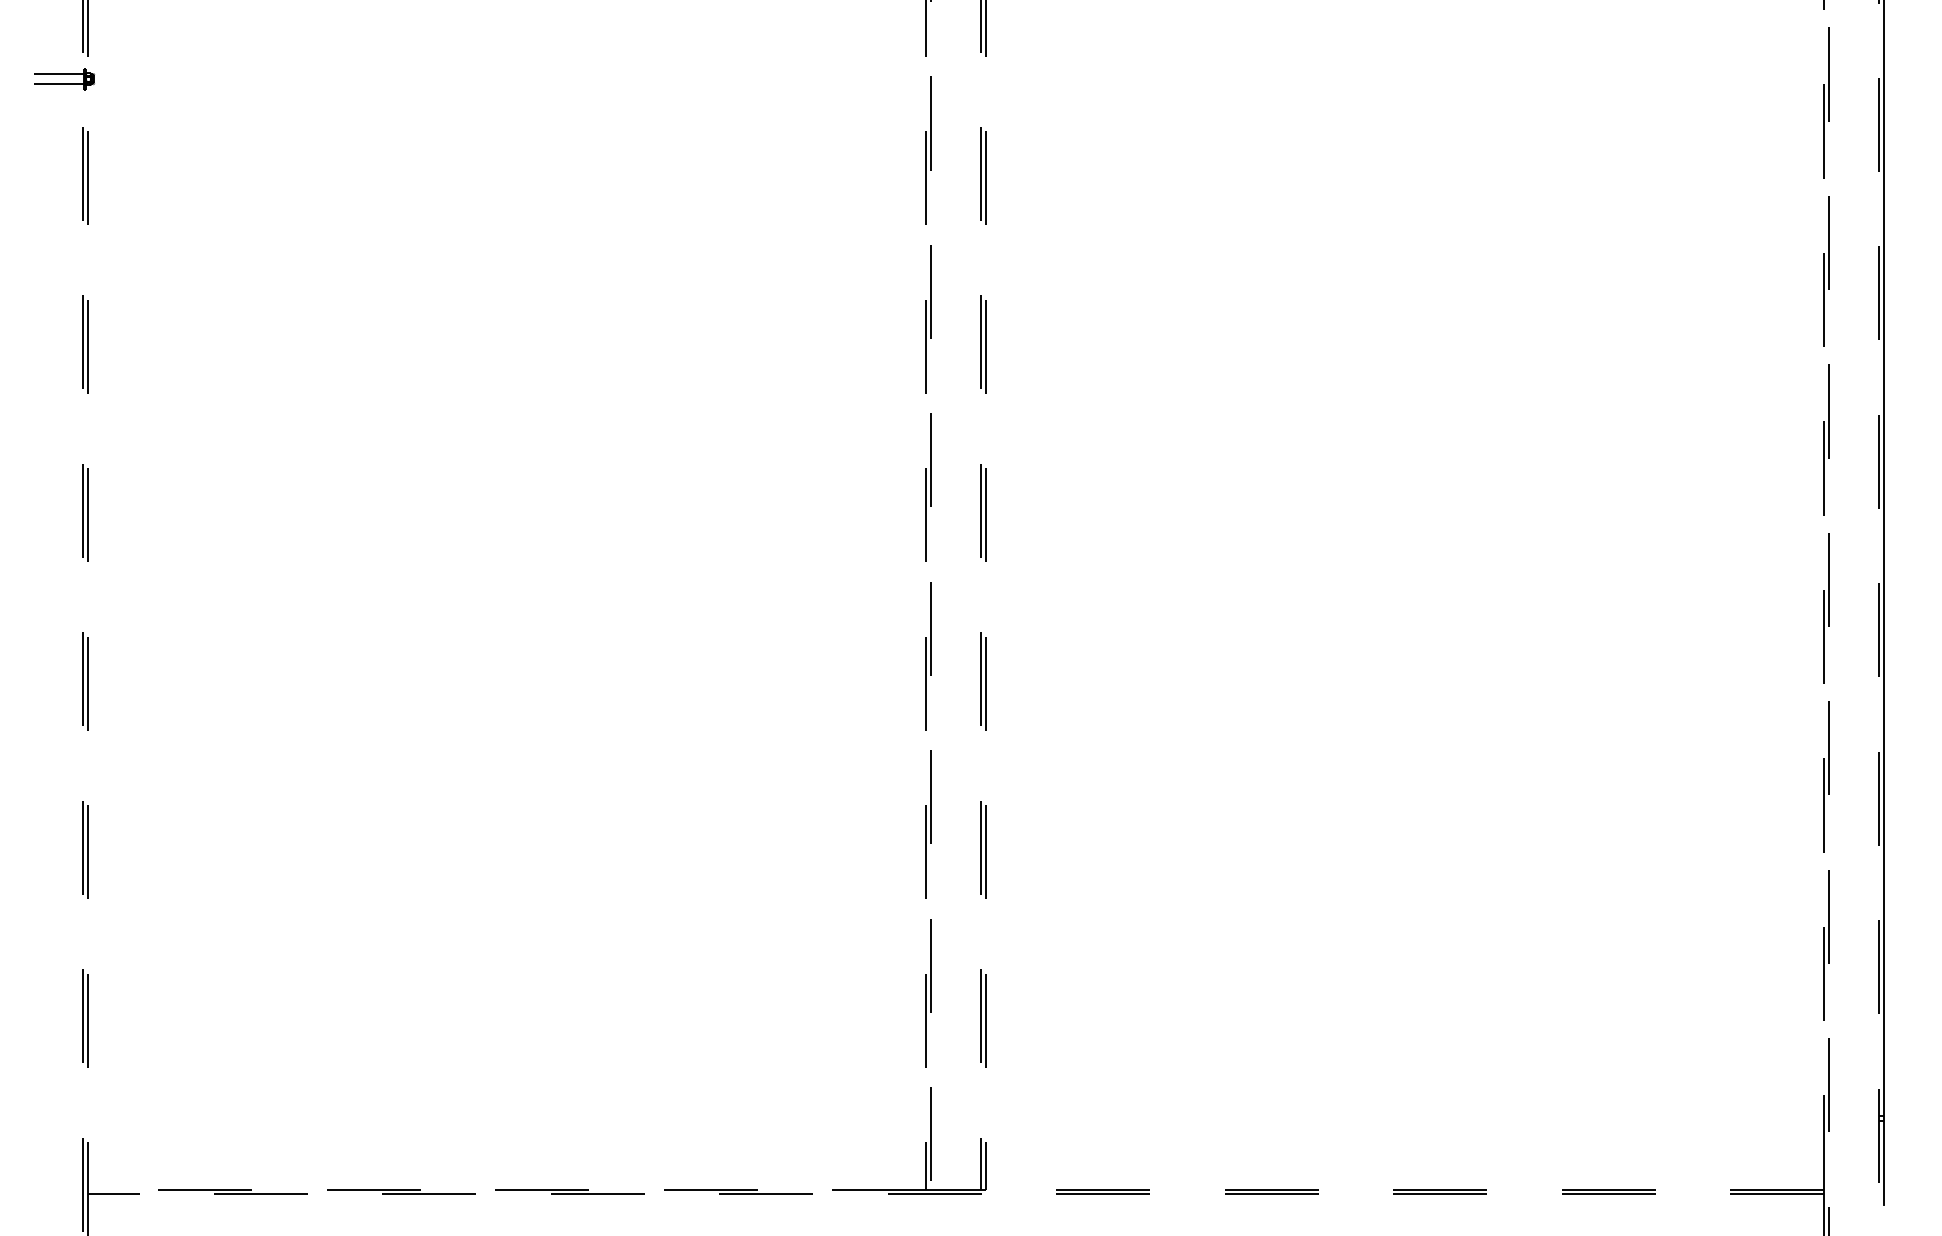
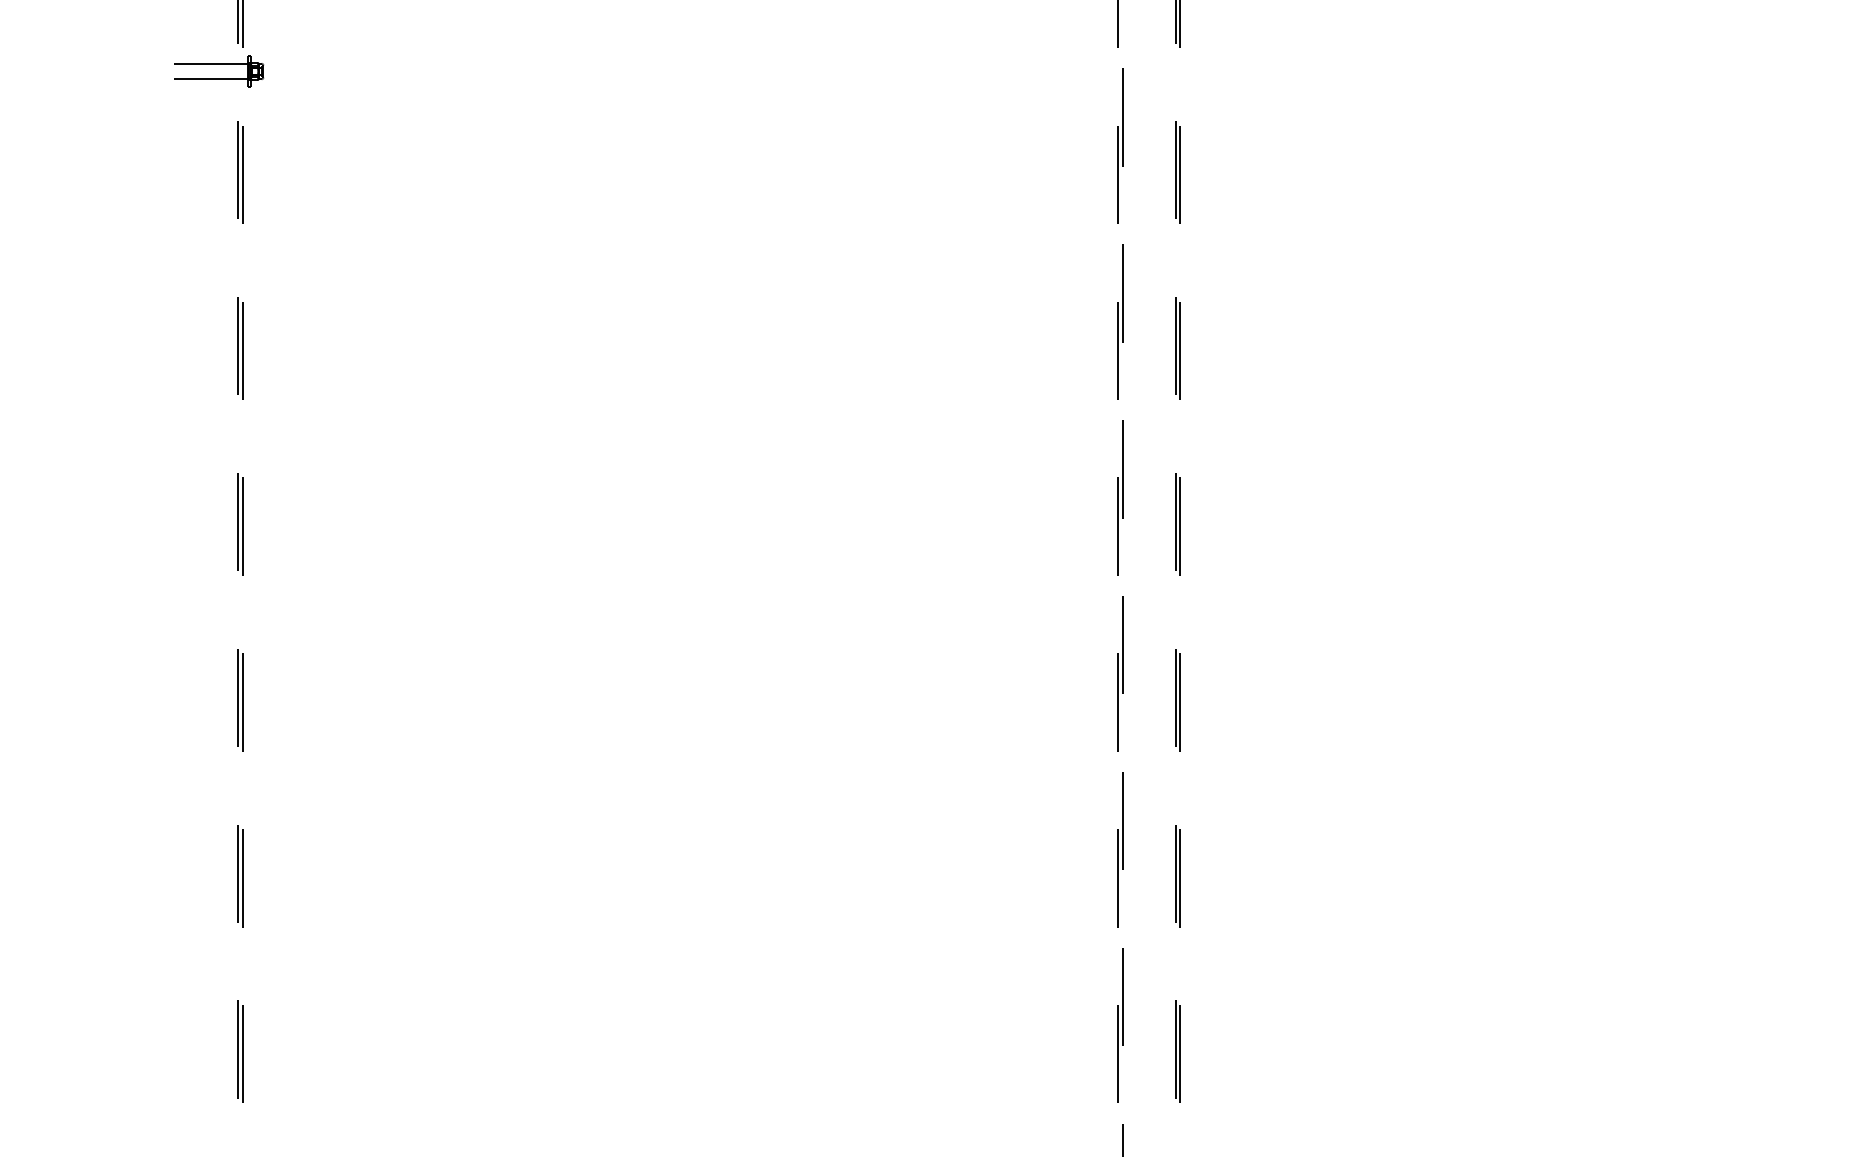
part: (64, 78) -> (218, 70), size x1.43

